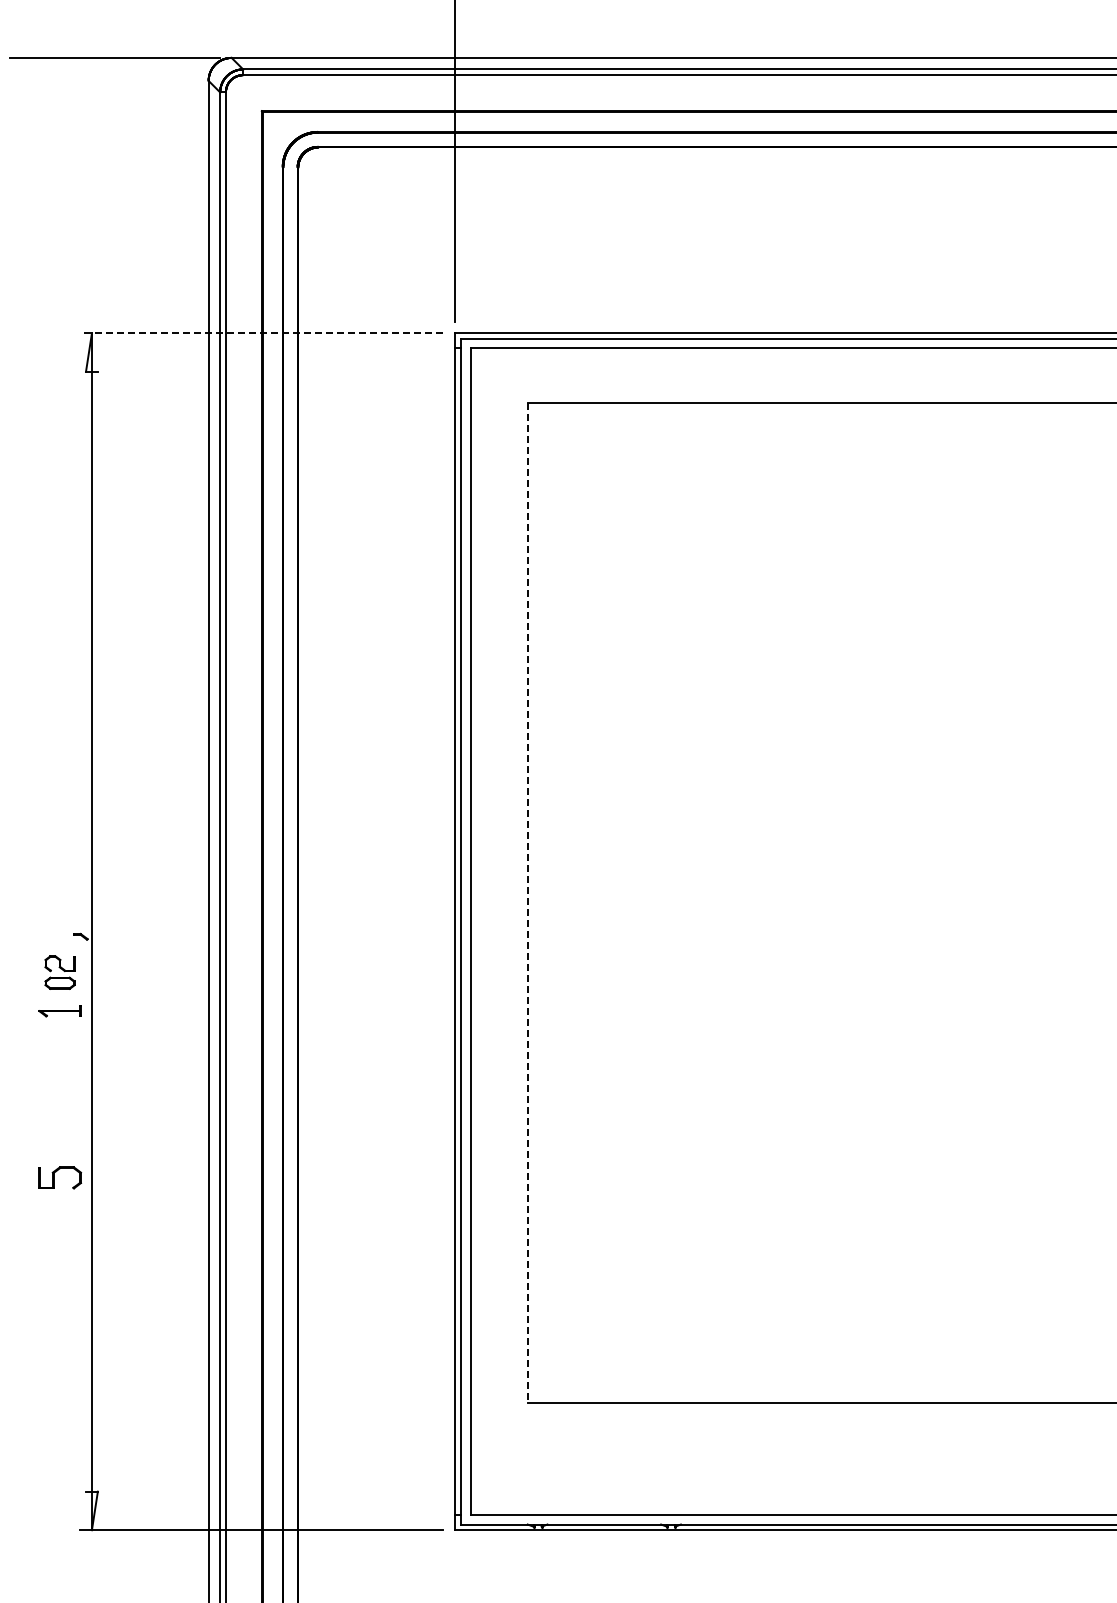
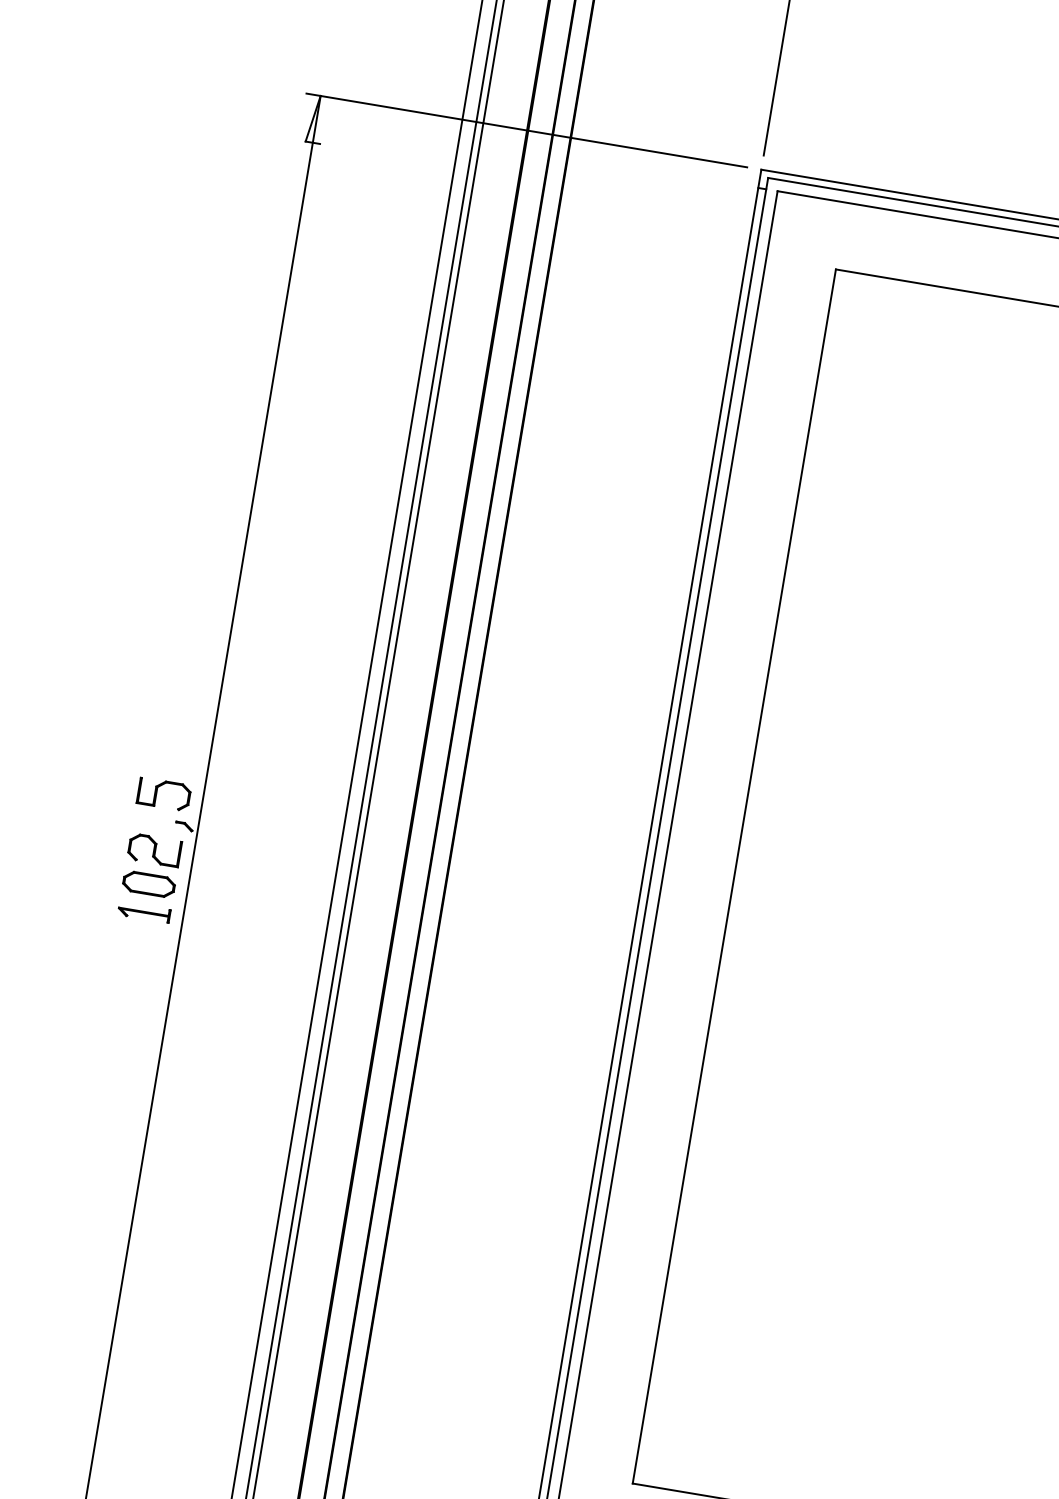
line: (261, 333) -> (526, 130), dashed -> solid
line: (527, 903) -> (733, 876), dashed -> solid
part: (59, 972) -> (151, 865), size x1.43
part: (60, 1177) -> (164, 794), moved

